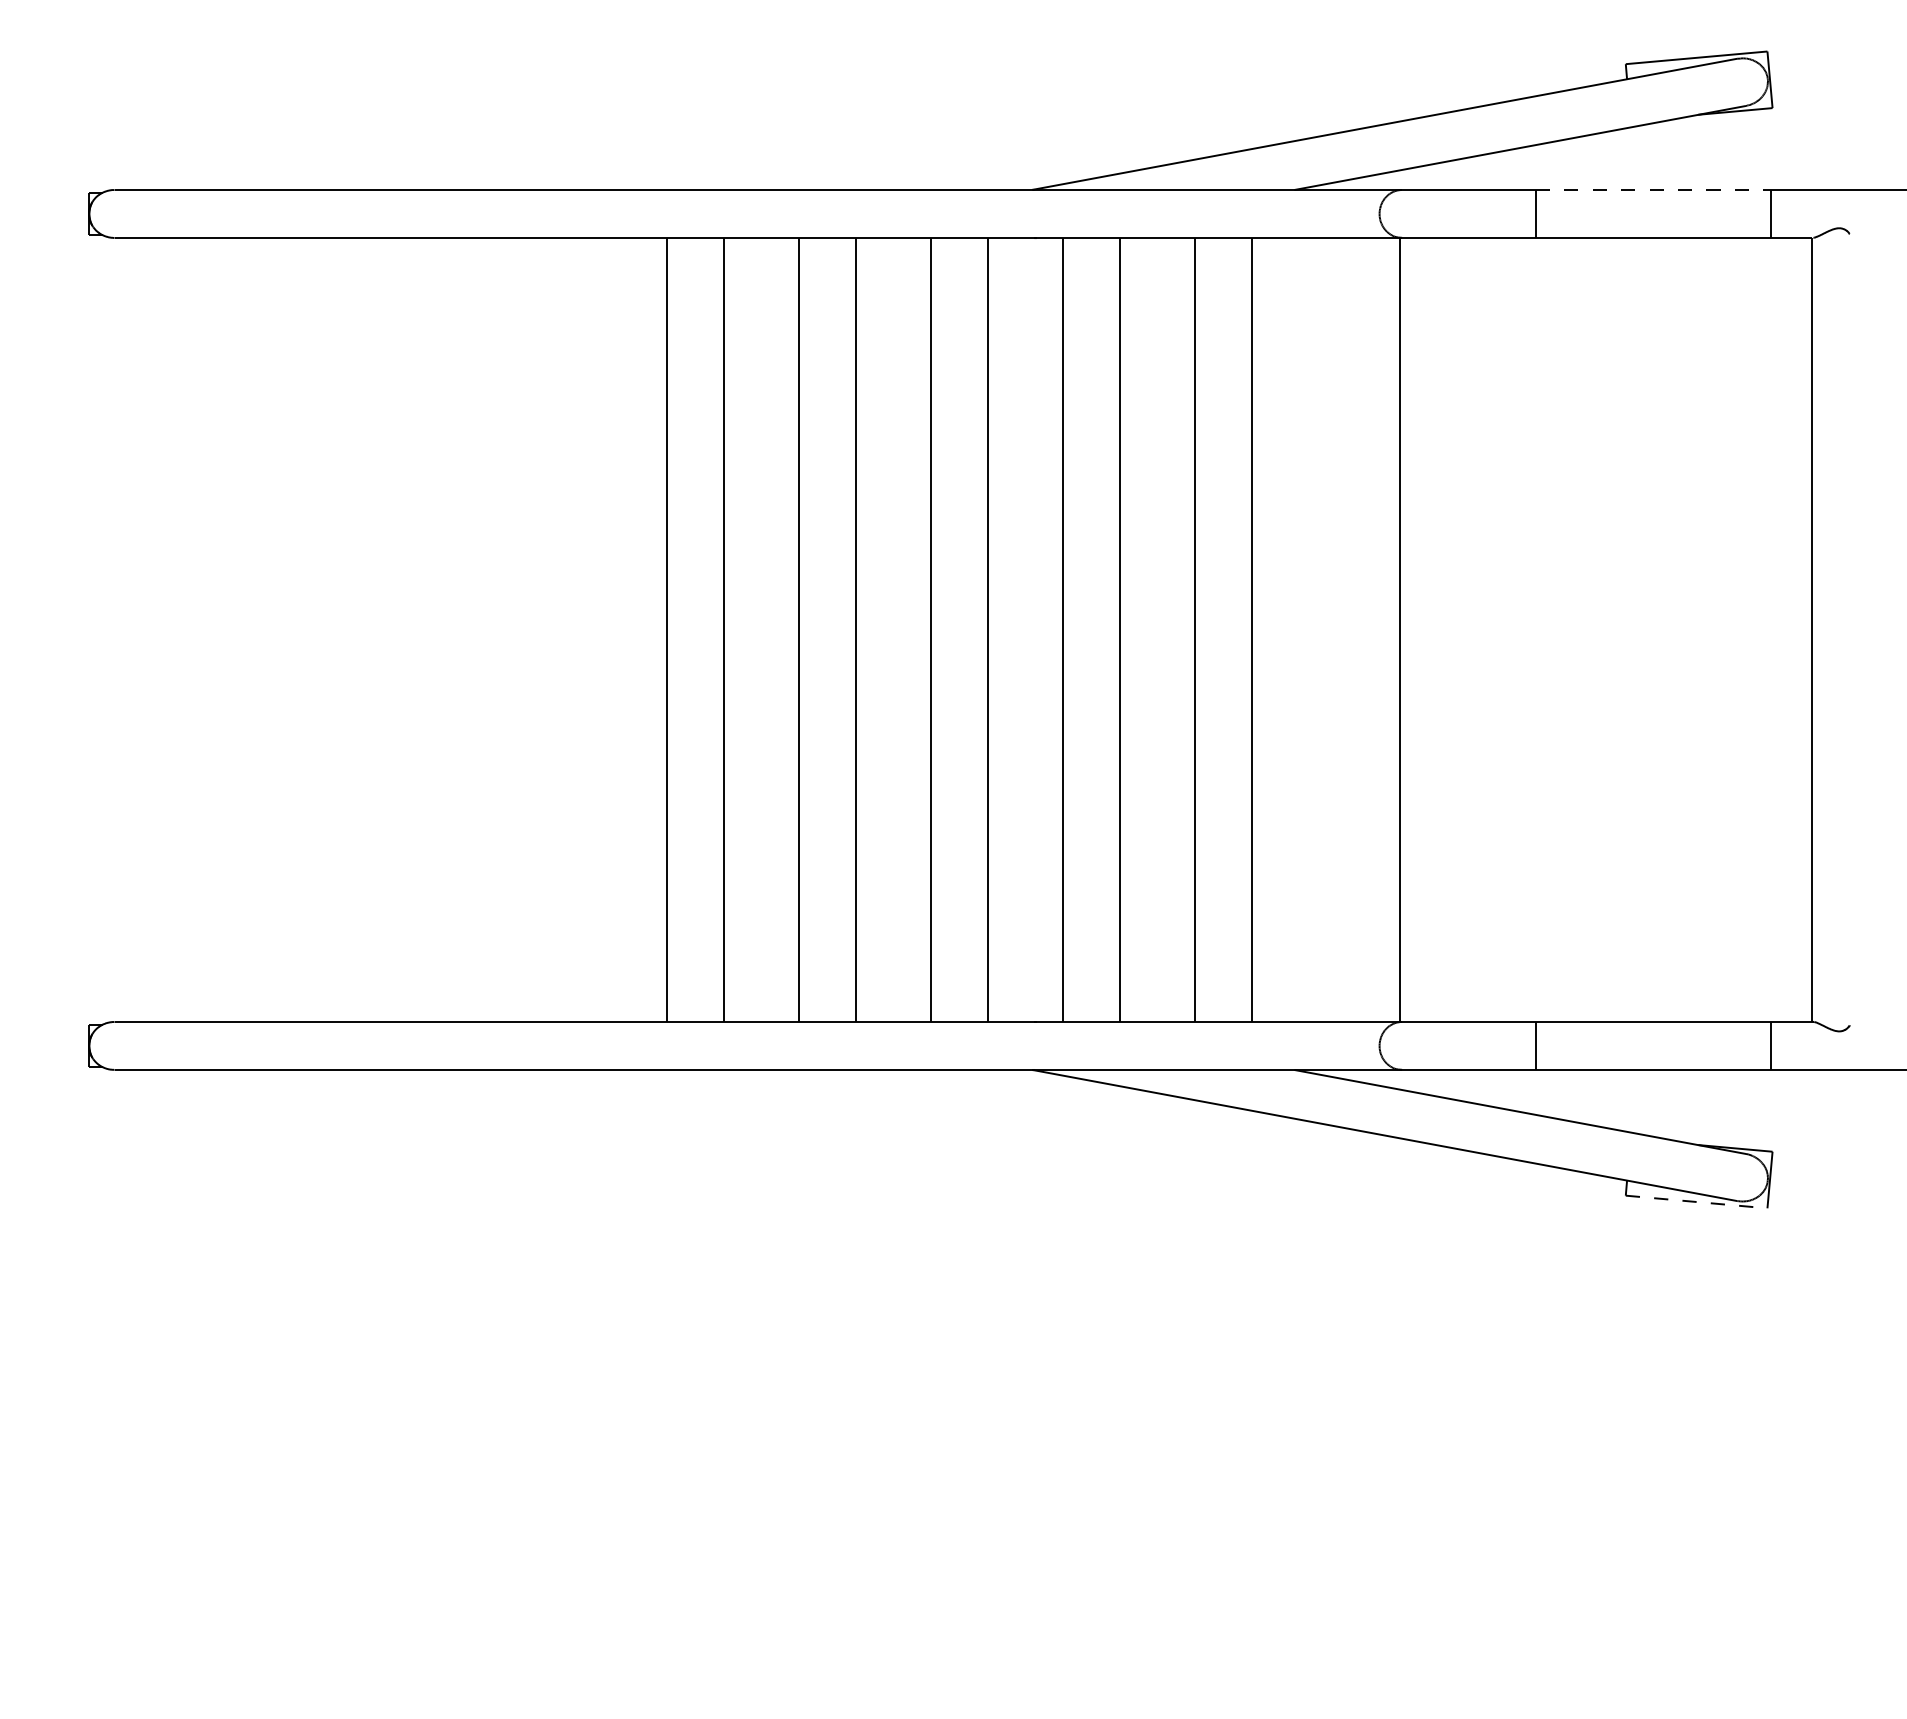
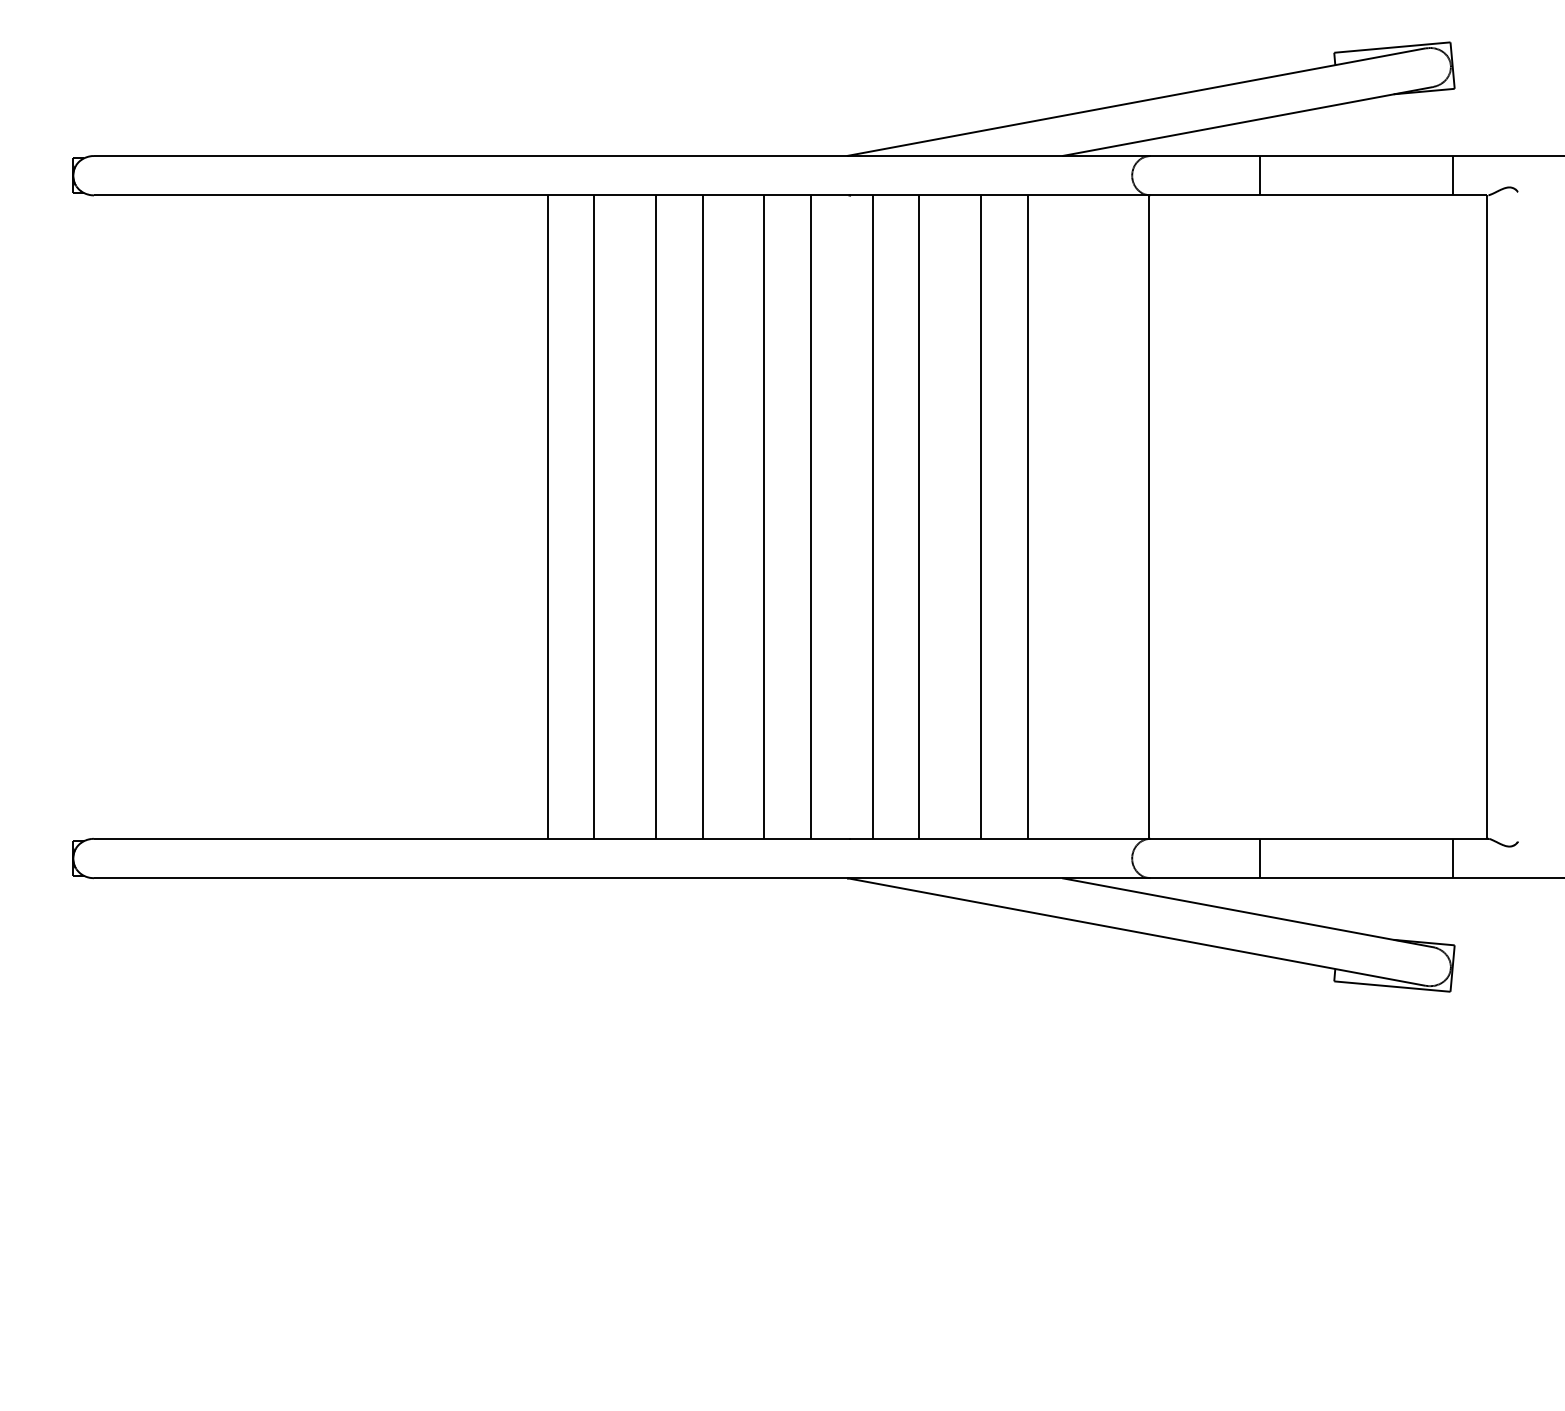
line: (1653, 190) -> (1356, 156), dashed -> solid
line: (1697, 1202) -> (1393, 987), dashed -> solid

